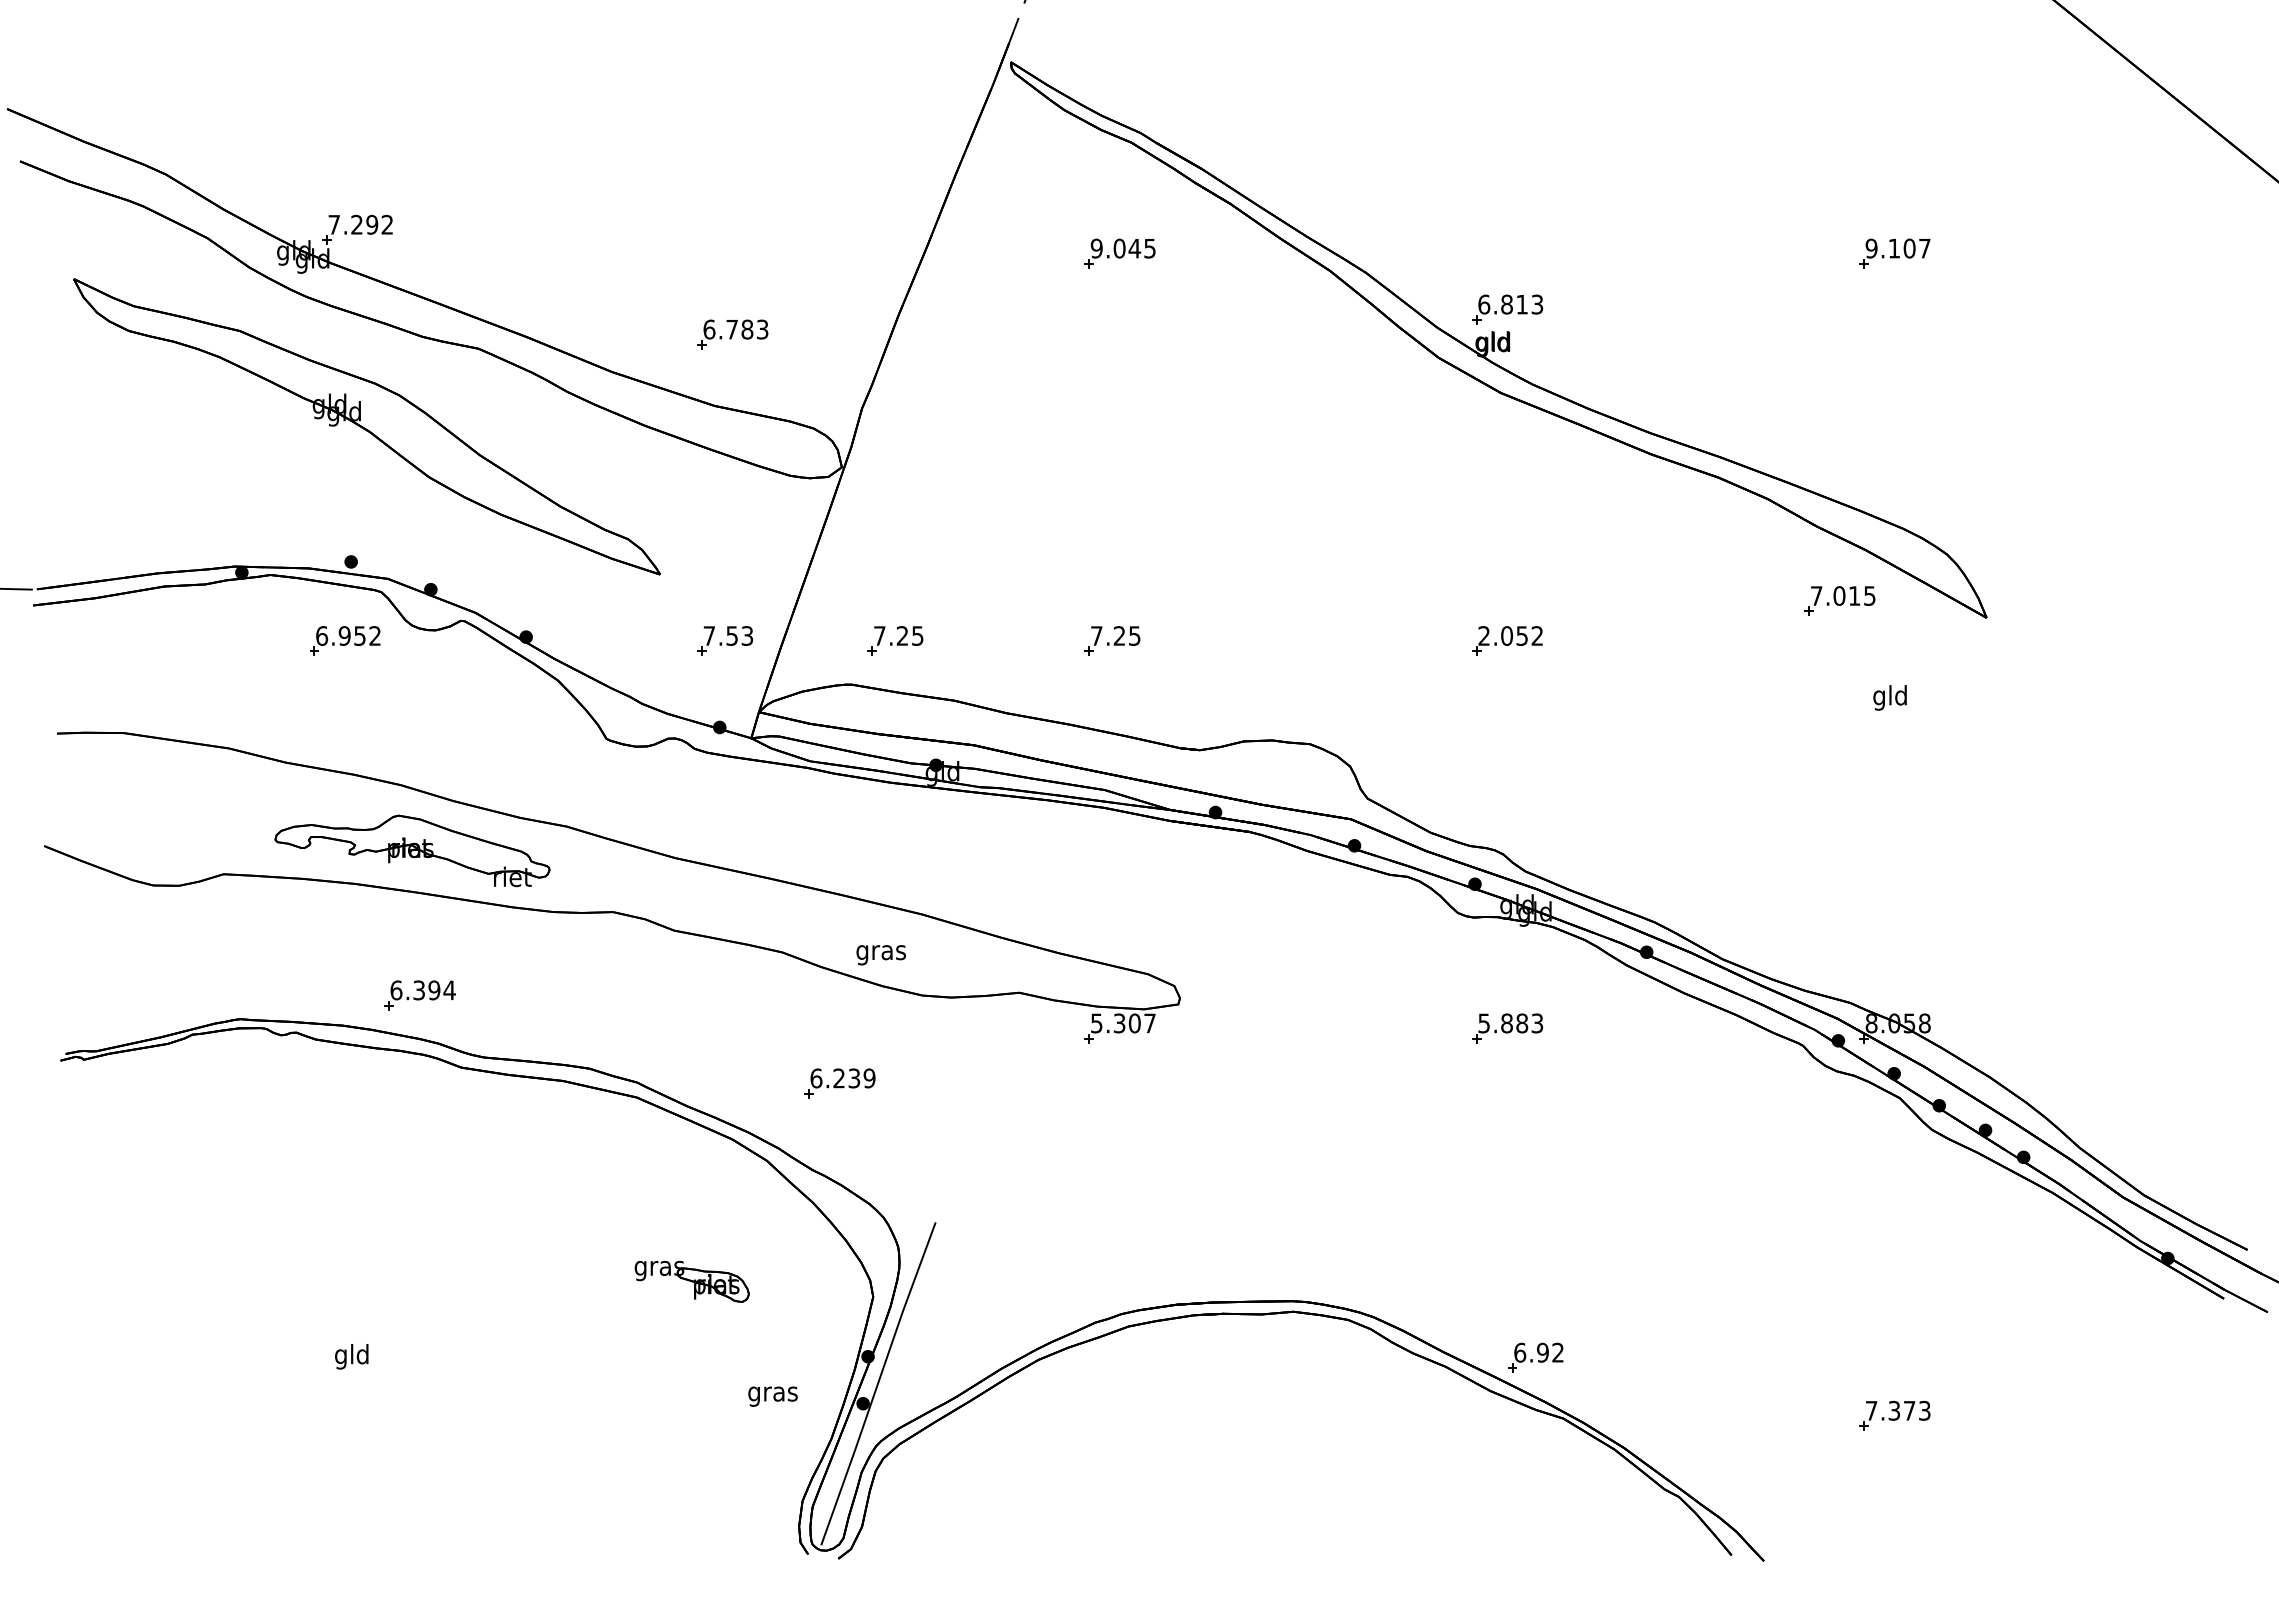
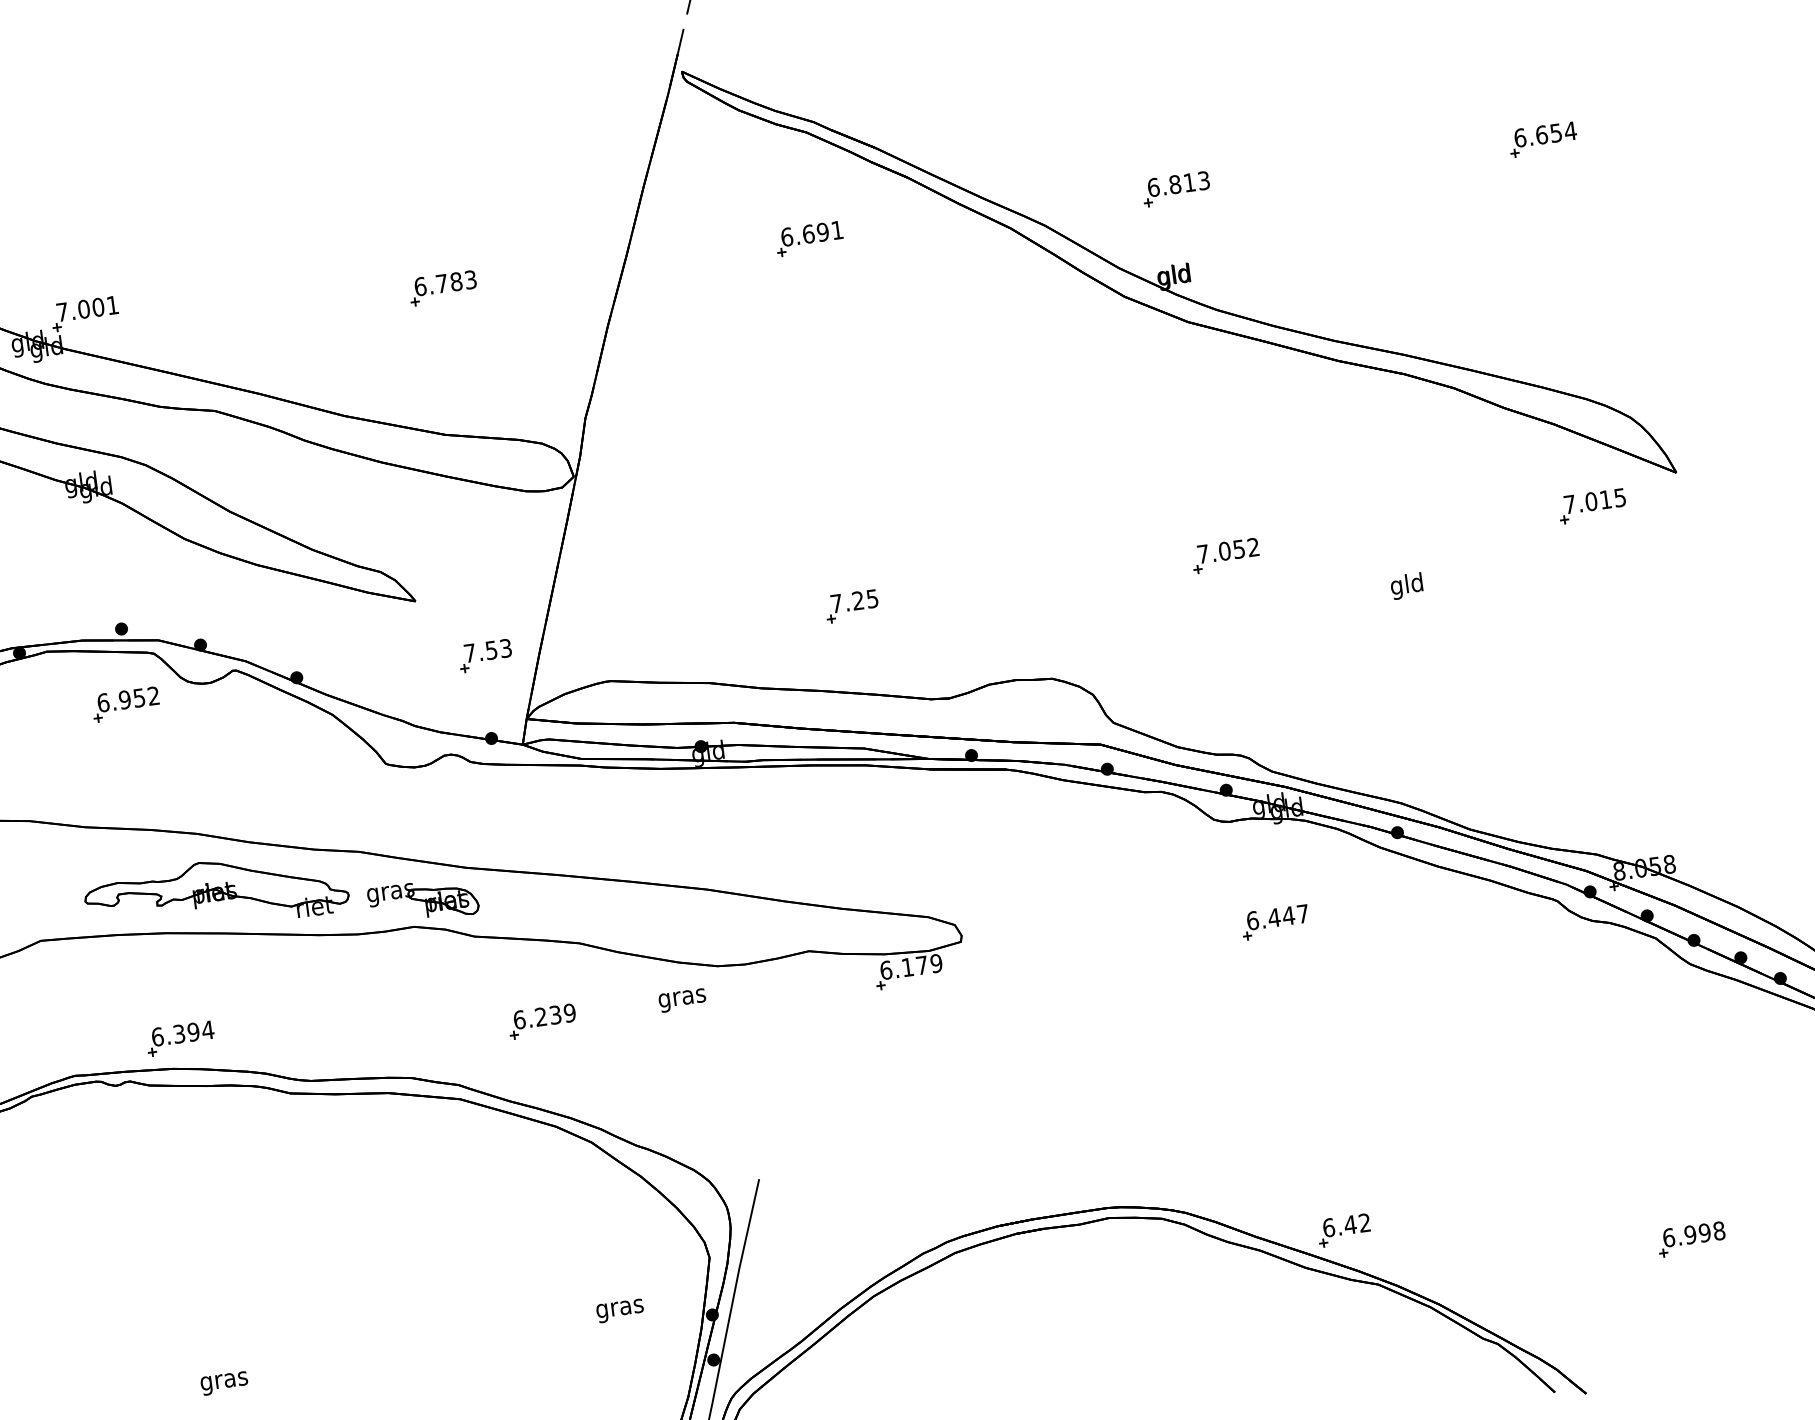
text: (371, 224) -> (97, 307), 7.292 -> 7.001
text: (1122, 248) -> (811, 233), 9.045 -> 6.691
text: (1898, 248) -> (1545, 134), 9.107 -> 6.654
part: (1507, 309) -> (1176, 189), moved
part: (732, 334) -> (442, 288), moved
part: (1839, 600) -> (1592, 505), moved
text: (1483, 635) -> (1202, 553), 2.052 -> 7.052
part: (895, 640) -> (646, 633), removed
text: (1889, 697) -> (1406, 585), moved
text: (880, 955) -> (681, 1000), moved
part: (419, 995) -> (180, 1038), moved
text: (1123, 1023) -> (911, 966), 5.307 -> 6.179
text: (1510, 1023) -> (1277, 917), 5.883 -> 6.447
part: (839, 1083) -> (542, 1021), moved
part: (691, 1281) -> (422, 901), moved
text: (1542, 1352) -> (1350, 1224), 6.92 -> 6.42
text: (351, 1356) -> (223, 1380), gld -> gras
text: (772, 1396) -> (619, 1310), moved
text: (1897, 1410) -> (1693, 1234), 7.373 -> 6.998

